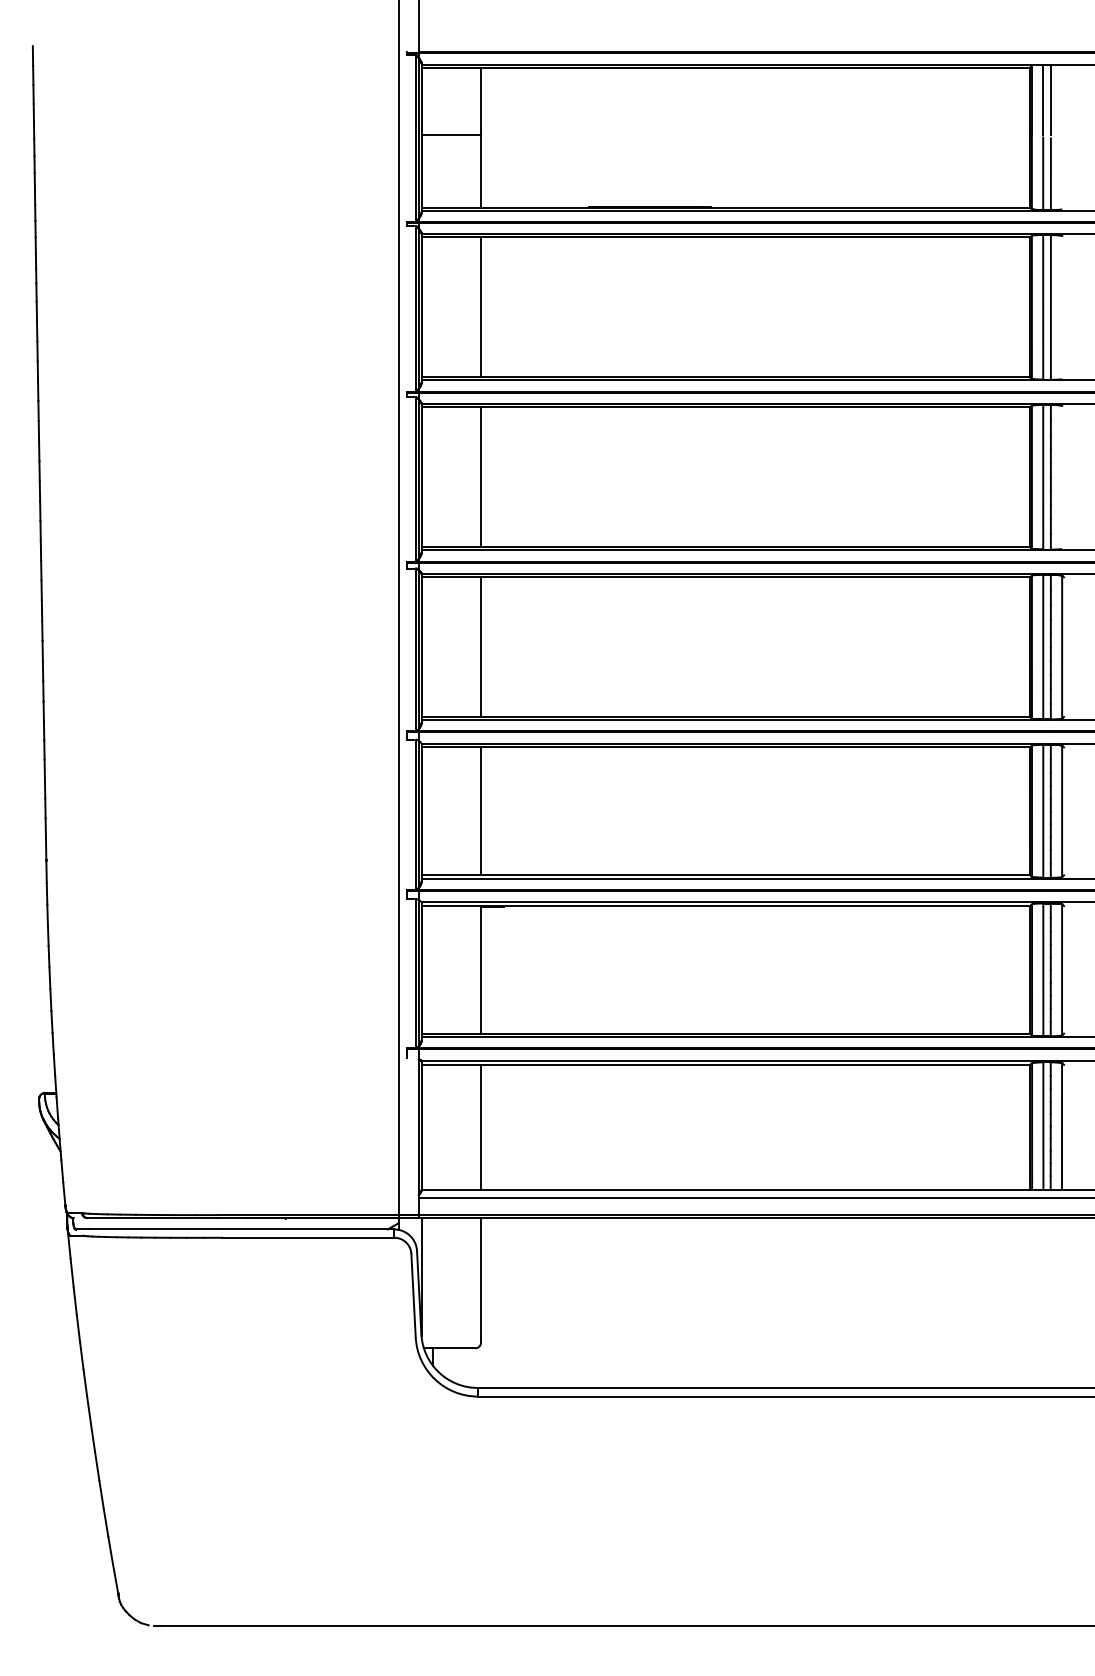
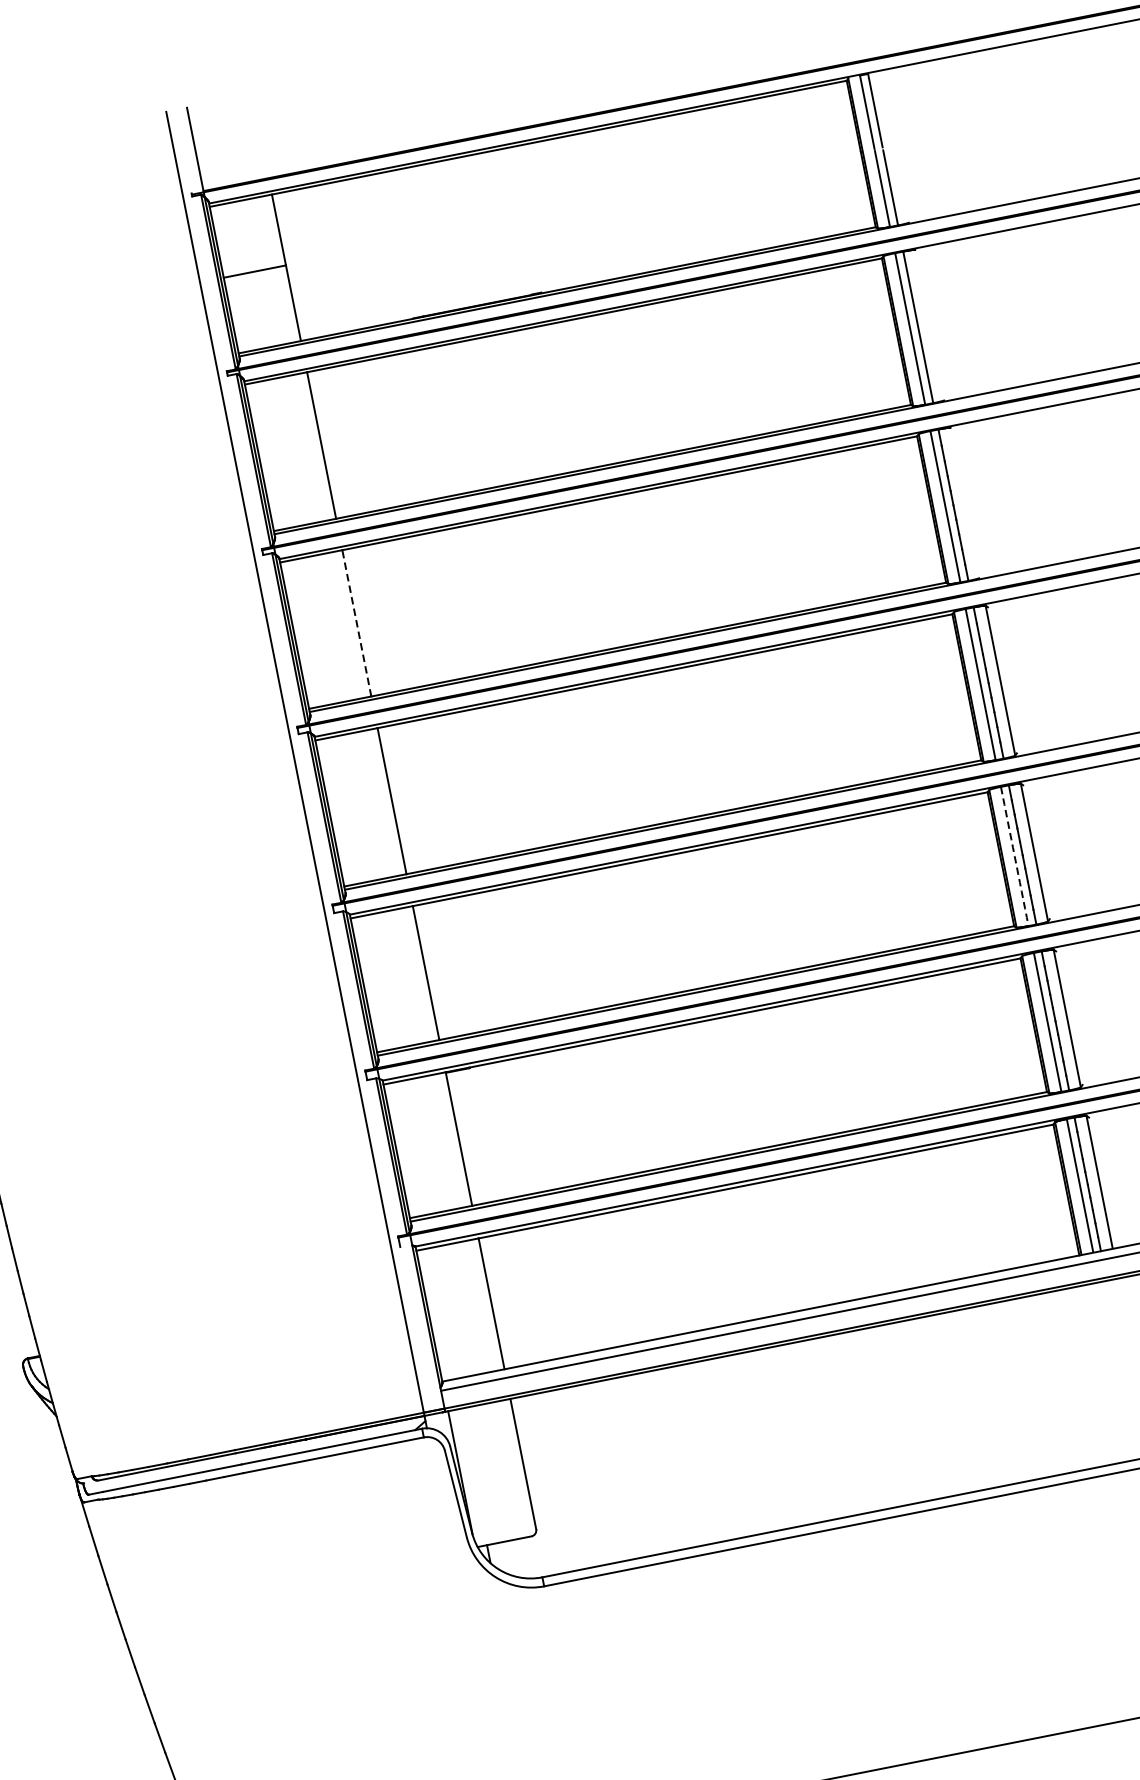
line: (481, 477) -> (357, 623), solid -> dashed
arc: (1043, 811) -> (1014, 856), solid -> dashed

